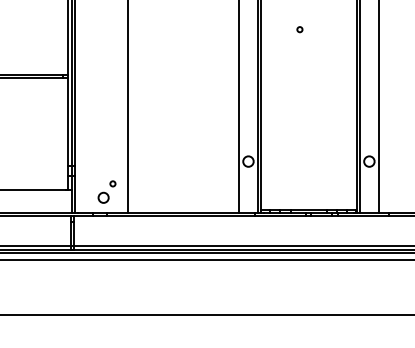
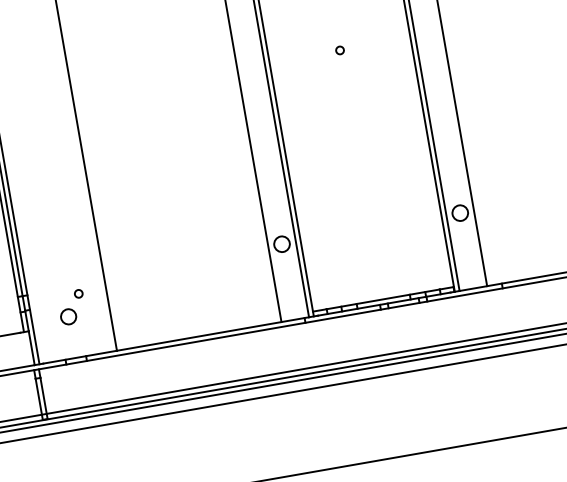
circle: (299, 29) -> (339, 50), moved
part: (106, 191) -> (71, 306), moved

